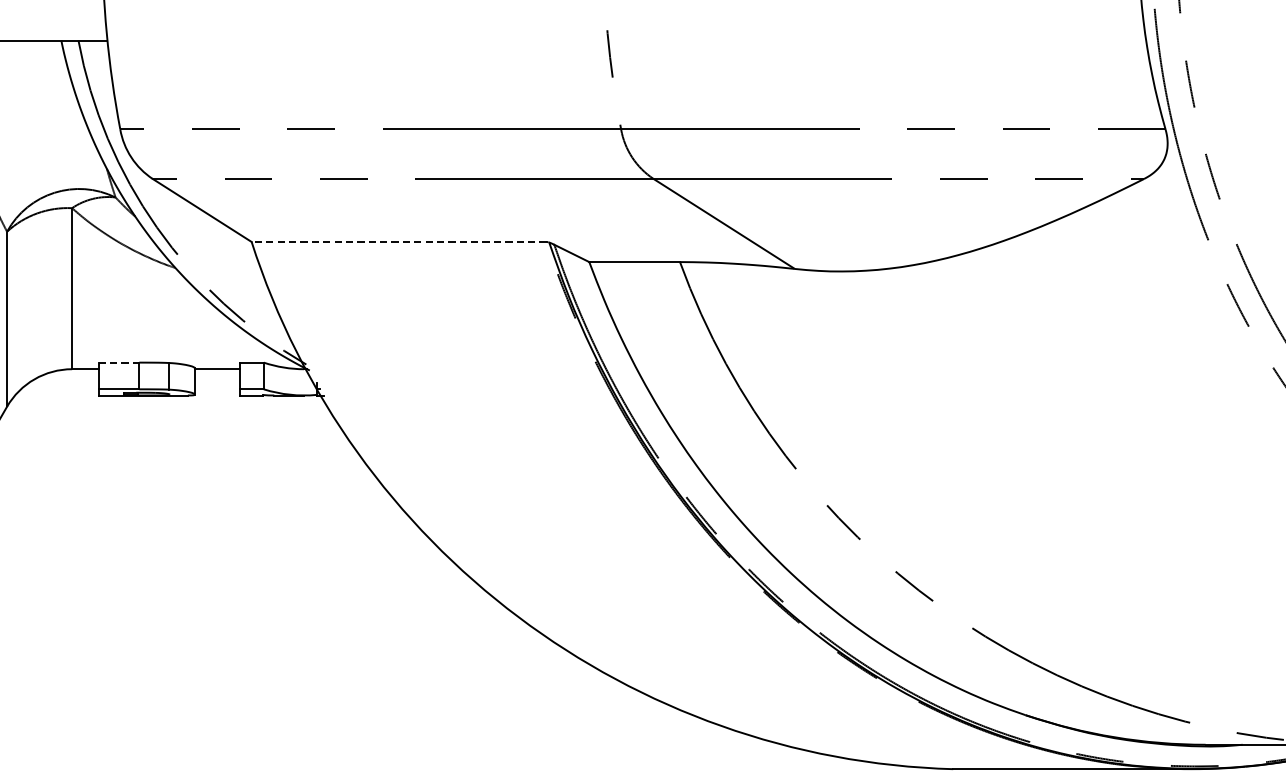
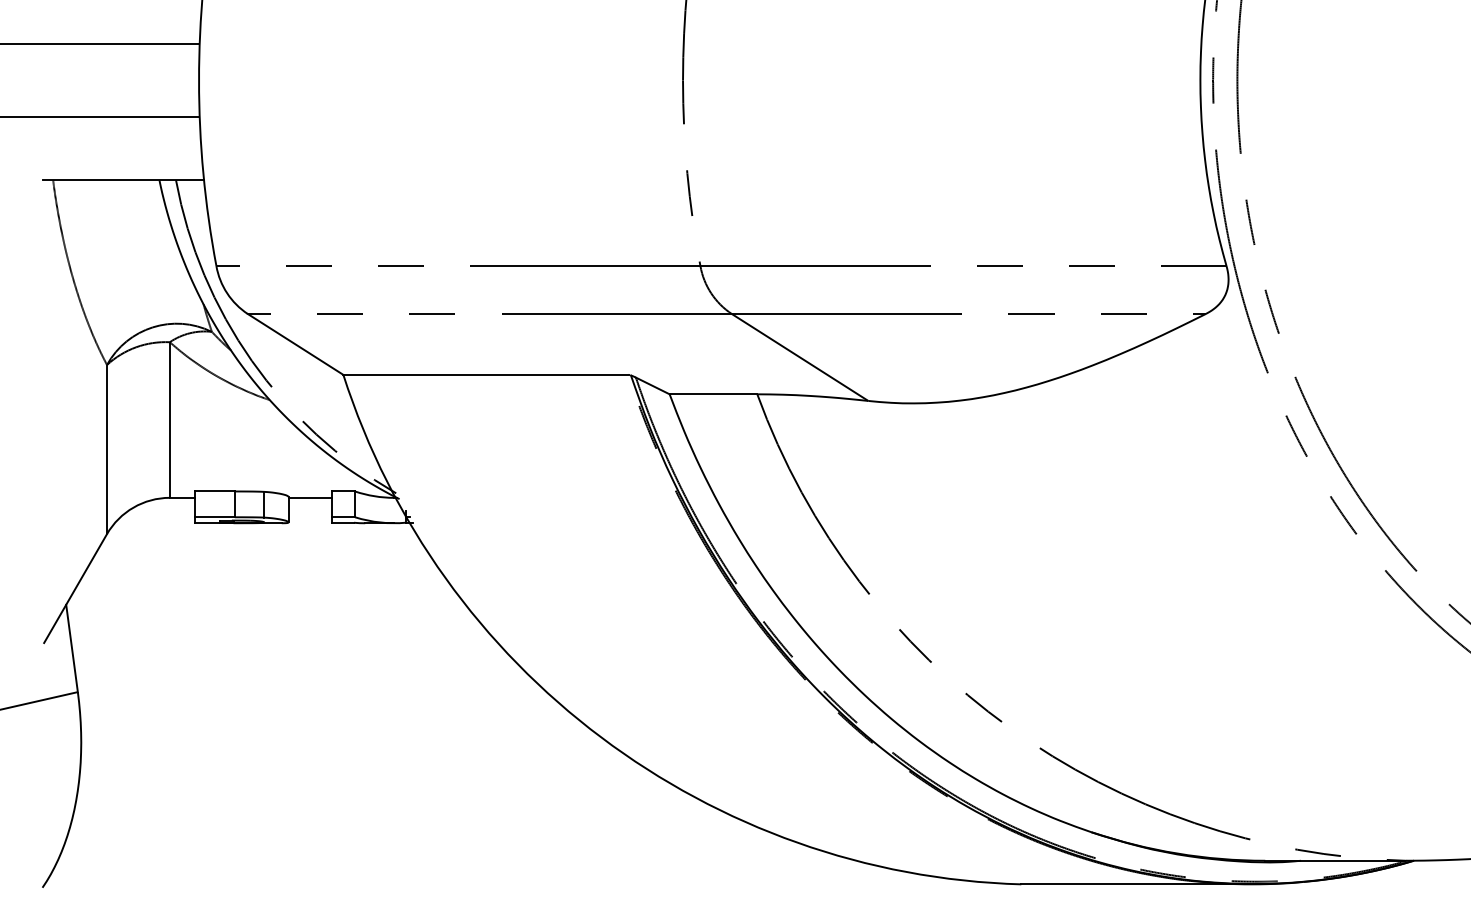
line: (398, 241) -> (485, 374), dashed -> solid
line: (119, 362) -> (215, 491), dashed -> solid

